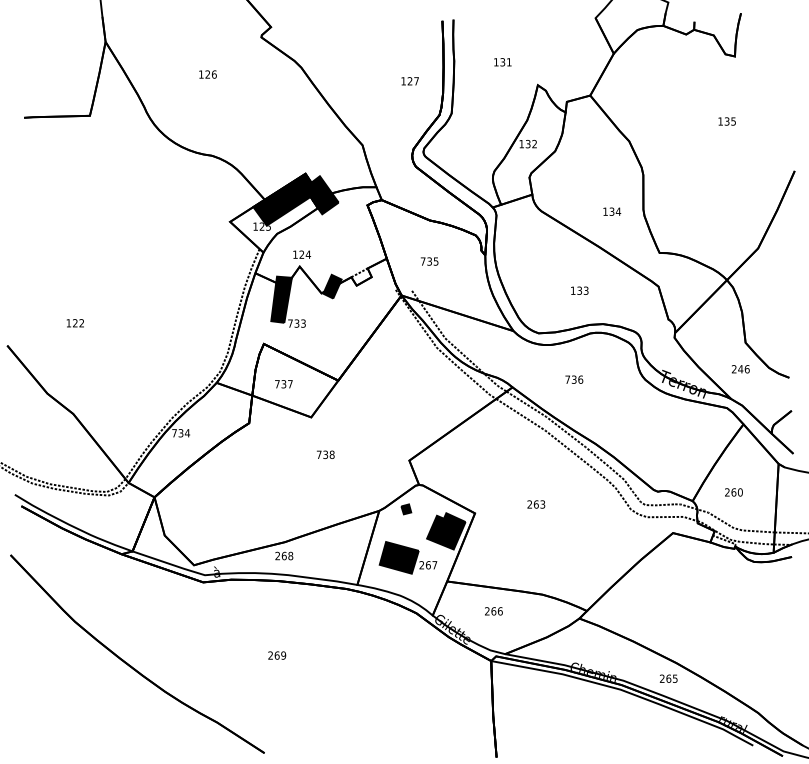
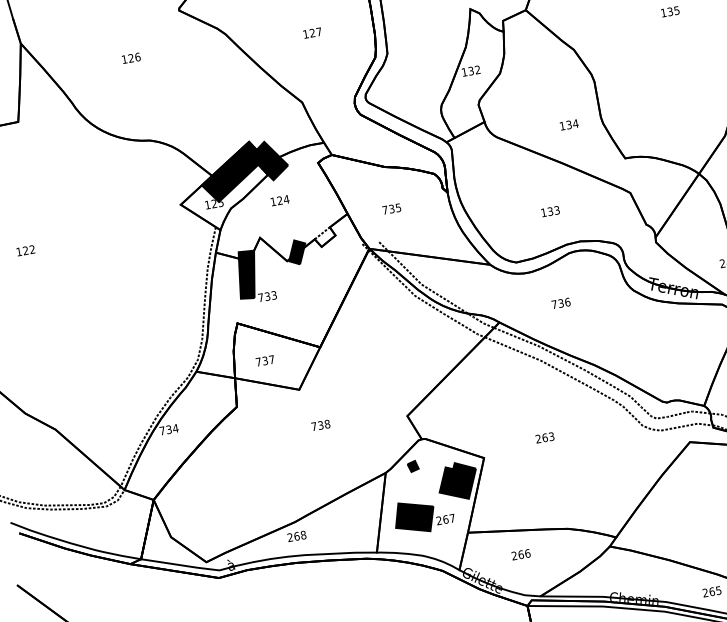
text: (409, 81) -> (311, 33), moved
text: (301, 254) -> (279, 200), moved
text: (74, 323) -> (24, 251), moved

